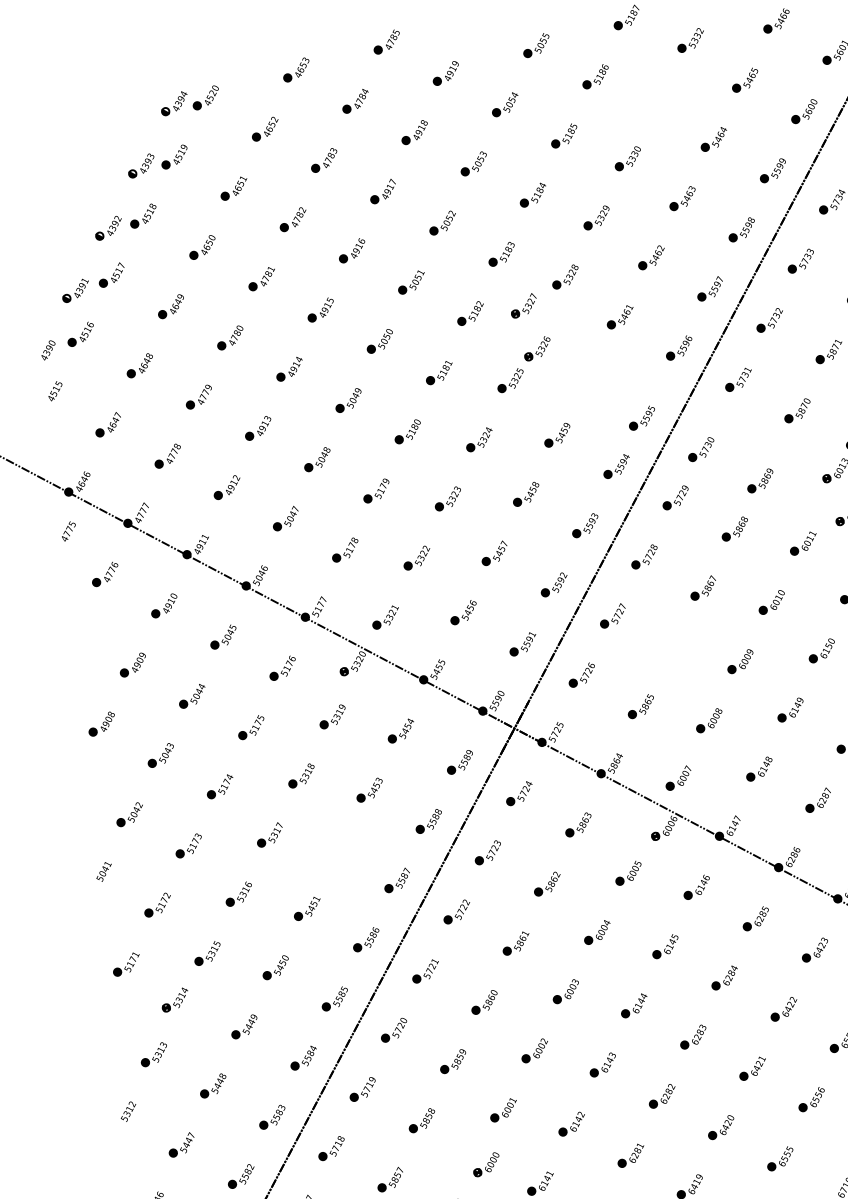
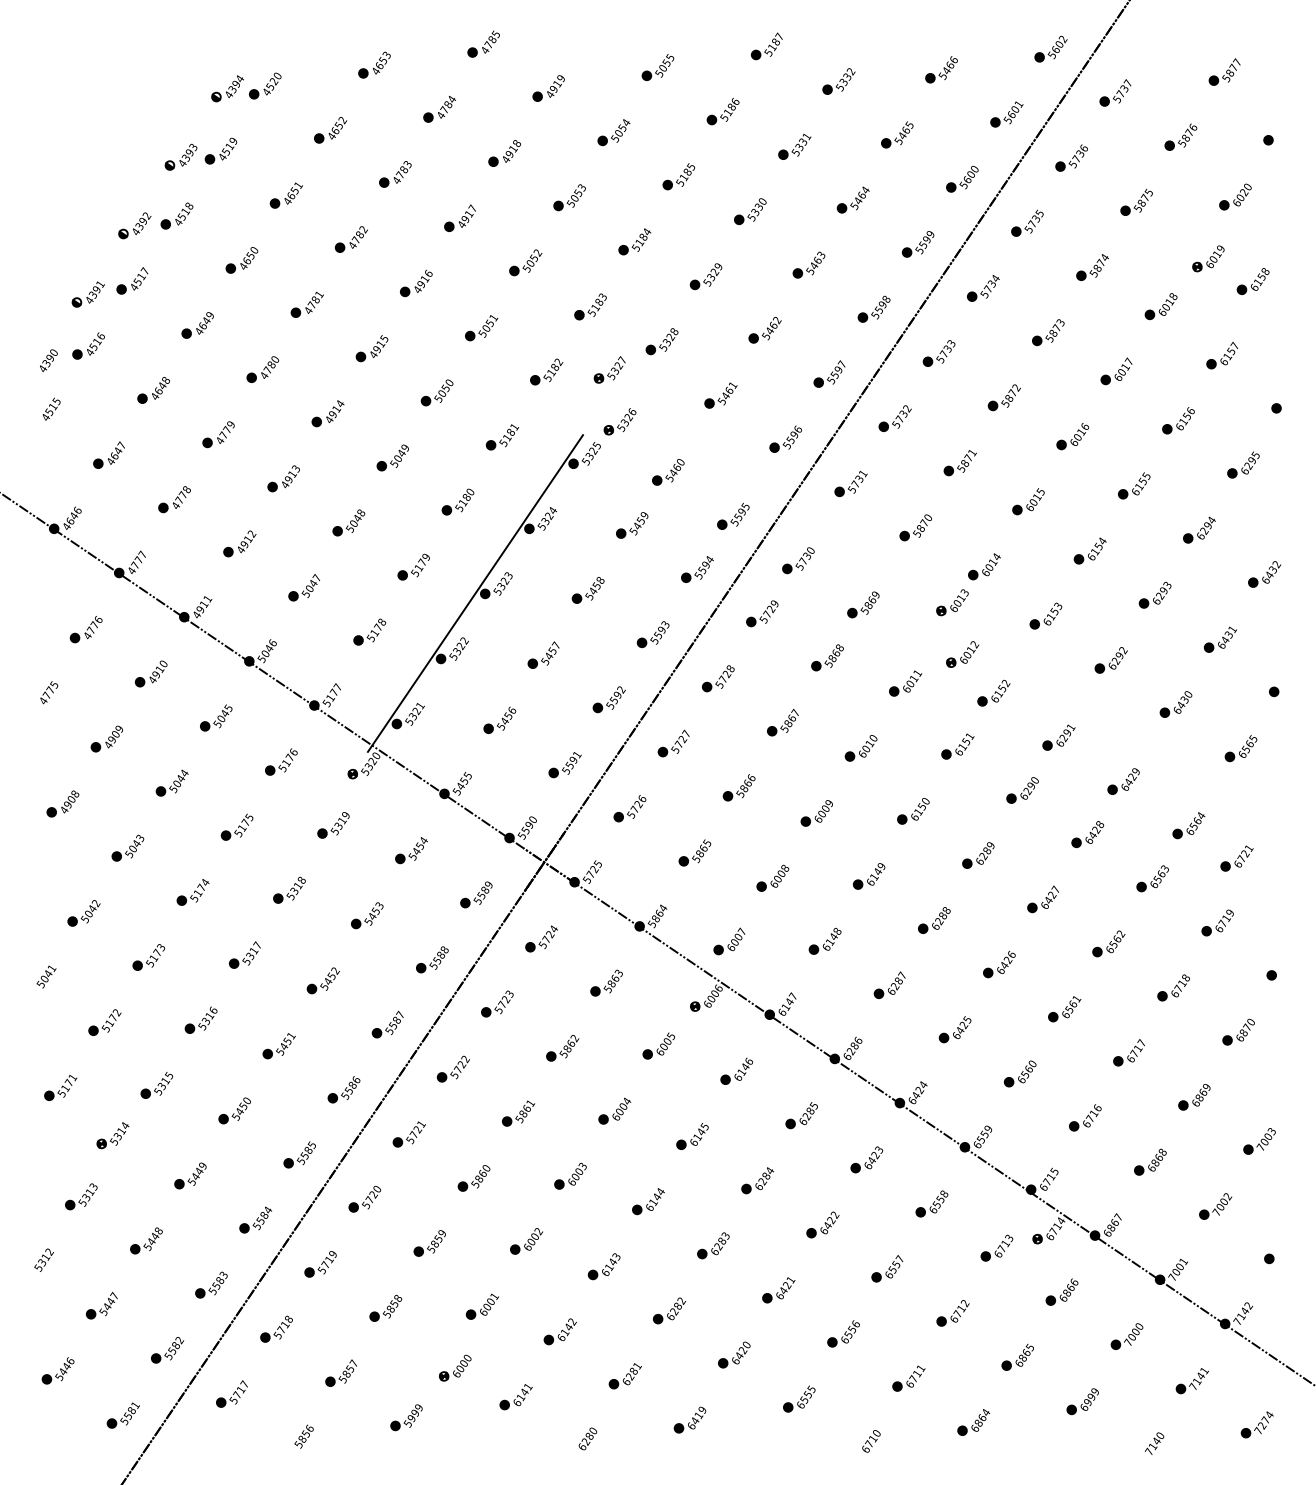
part: (659, 99) -> (794, 146), added
part: (583, 387) -> (668, 472), added
line: (431, 507) -> (475, 593), added
text: (69, 531) -> (49, 692), moved
part: (671, 646) -> (738, 787), added
part: (337, 849) -> (322, 980), added

